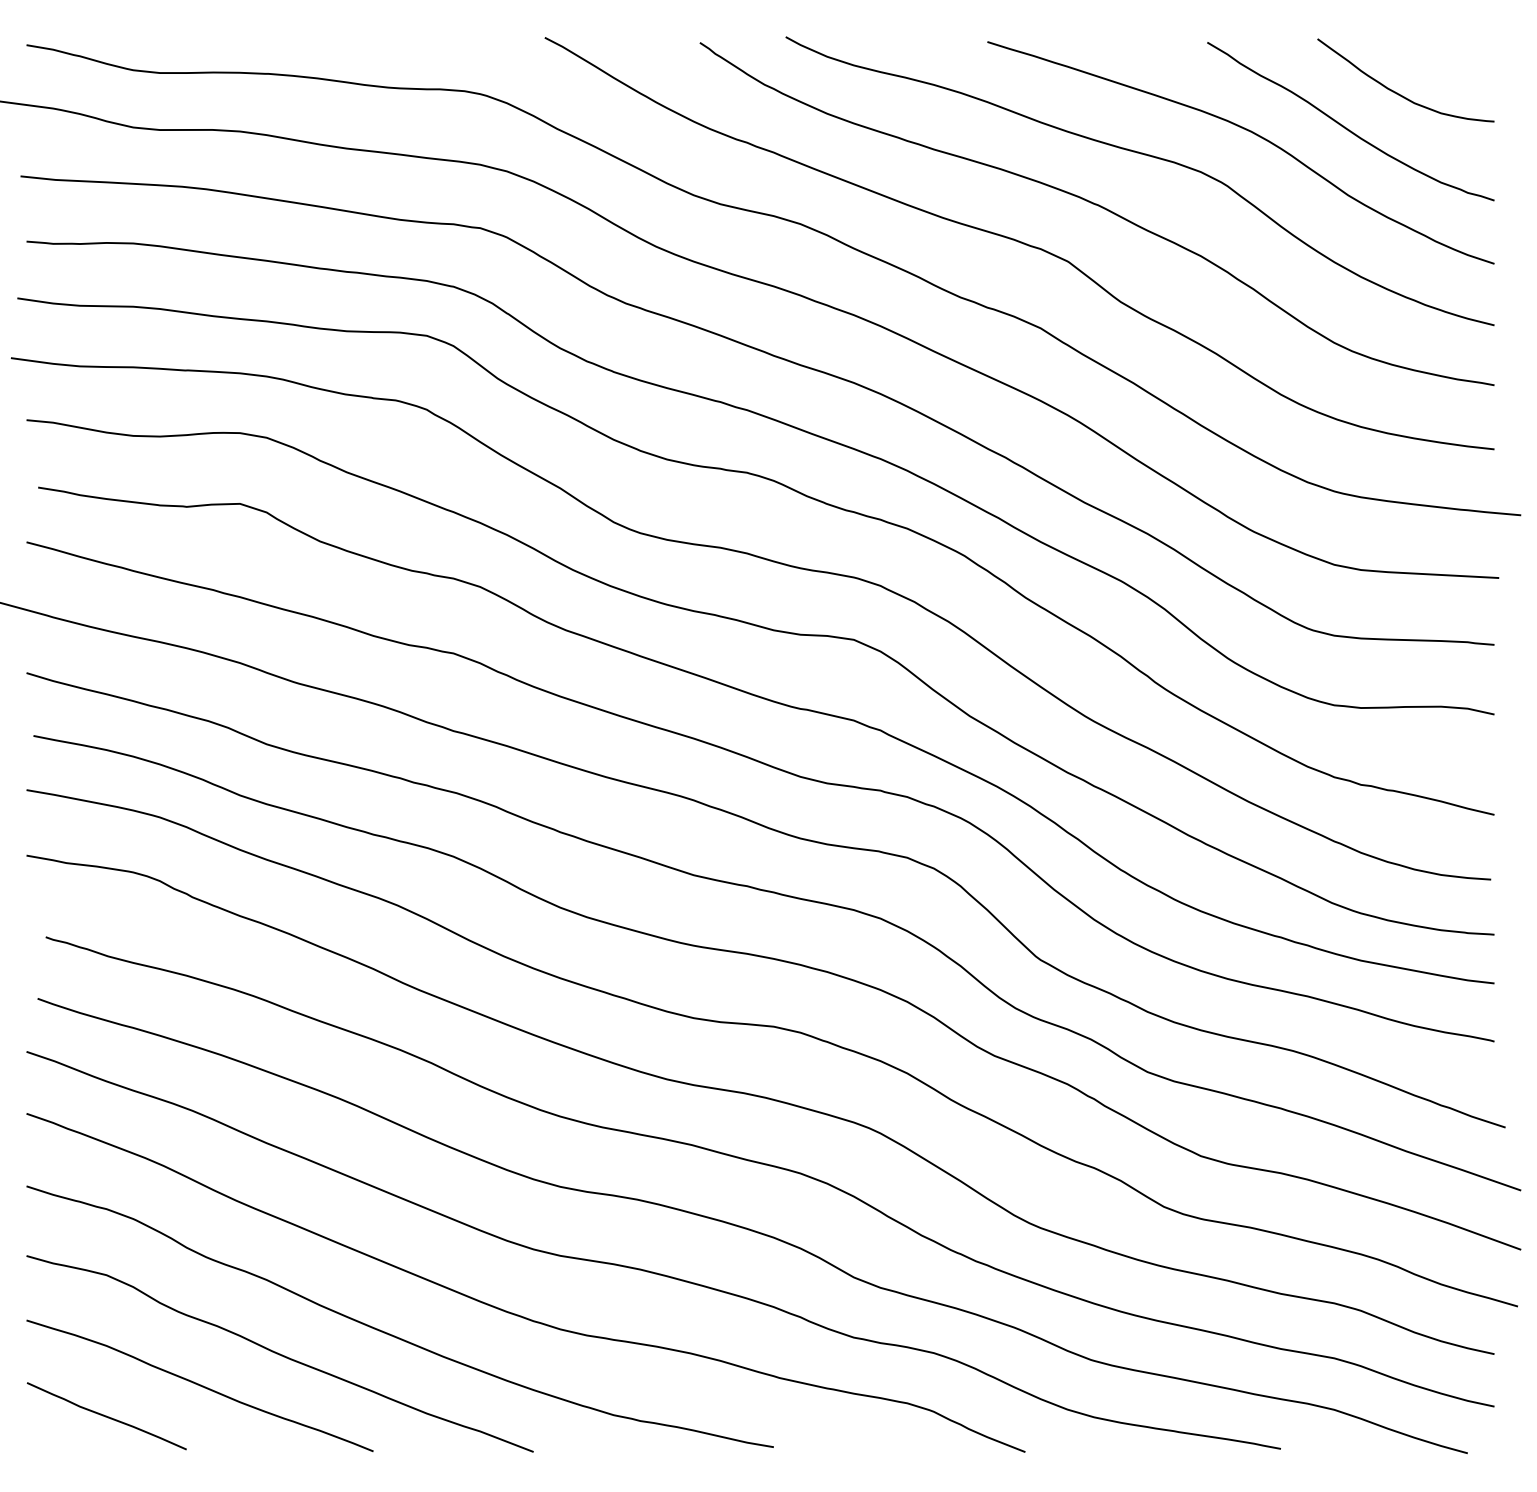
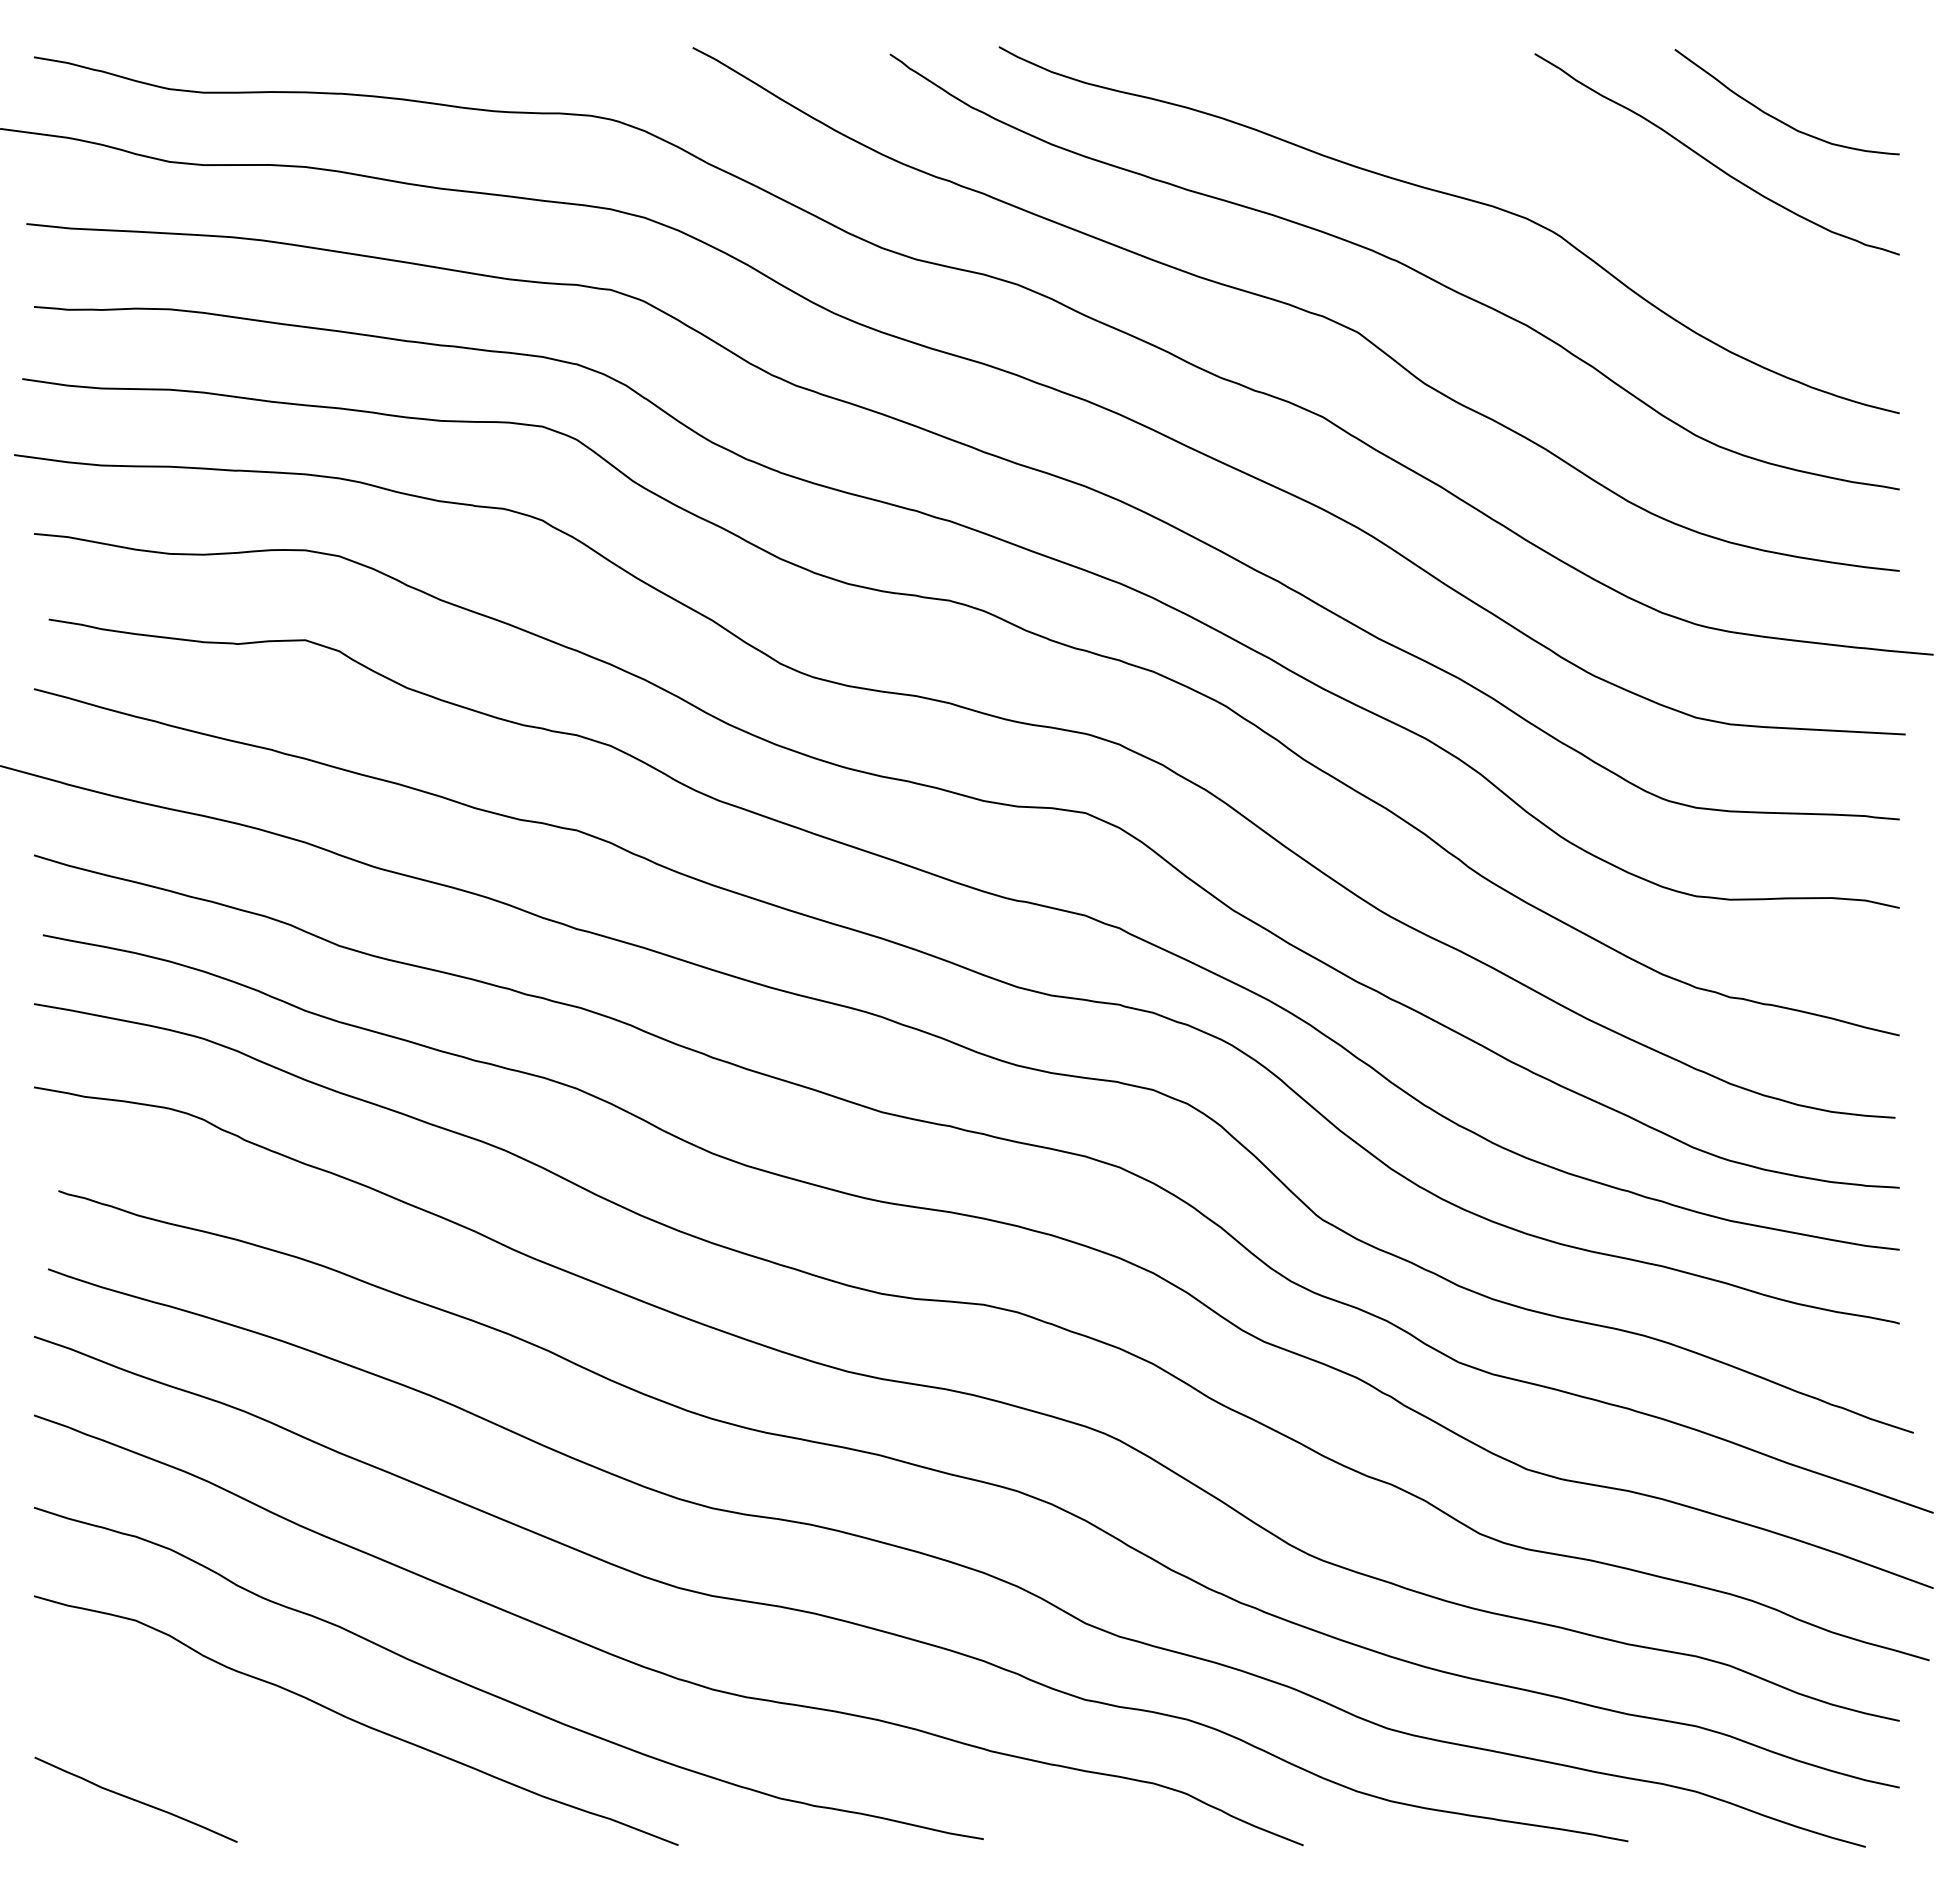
curve: (1251, 132) -> (1590, 168), removed
curve: (199, 1386) -> (253, 1761), removed

